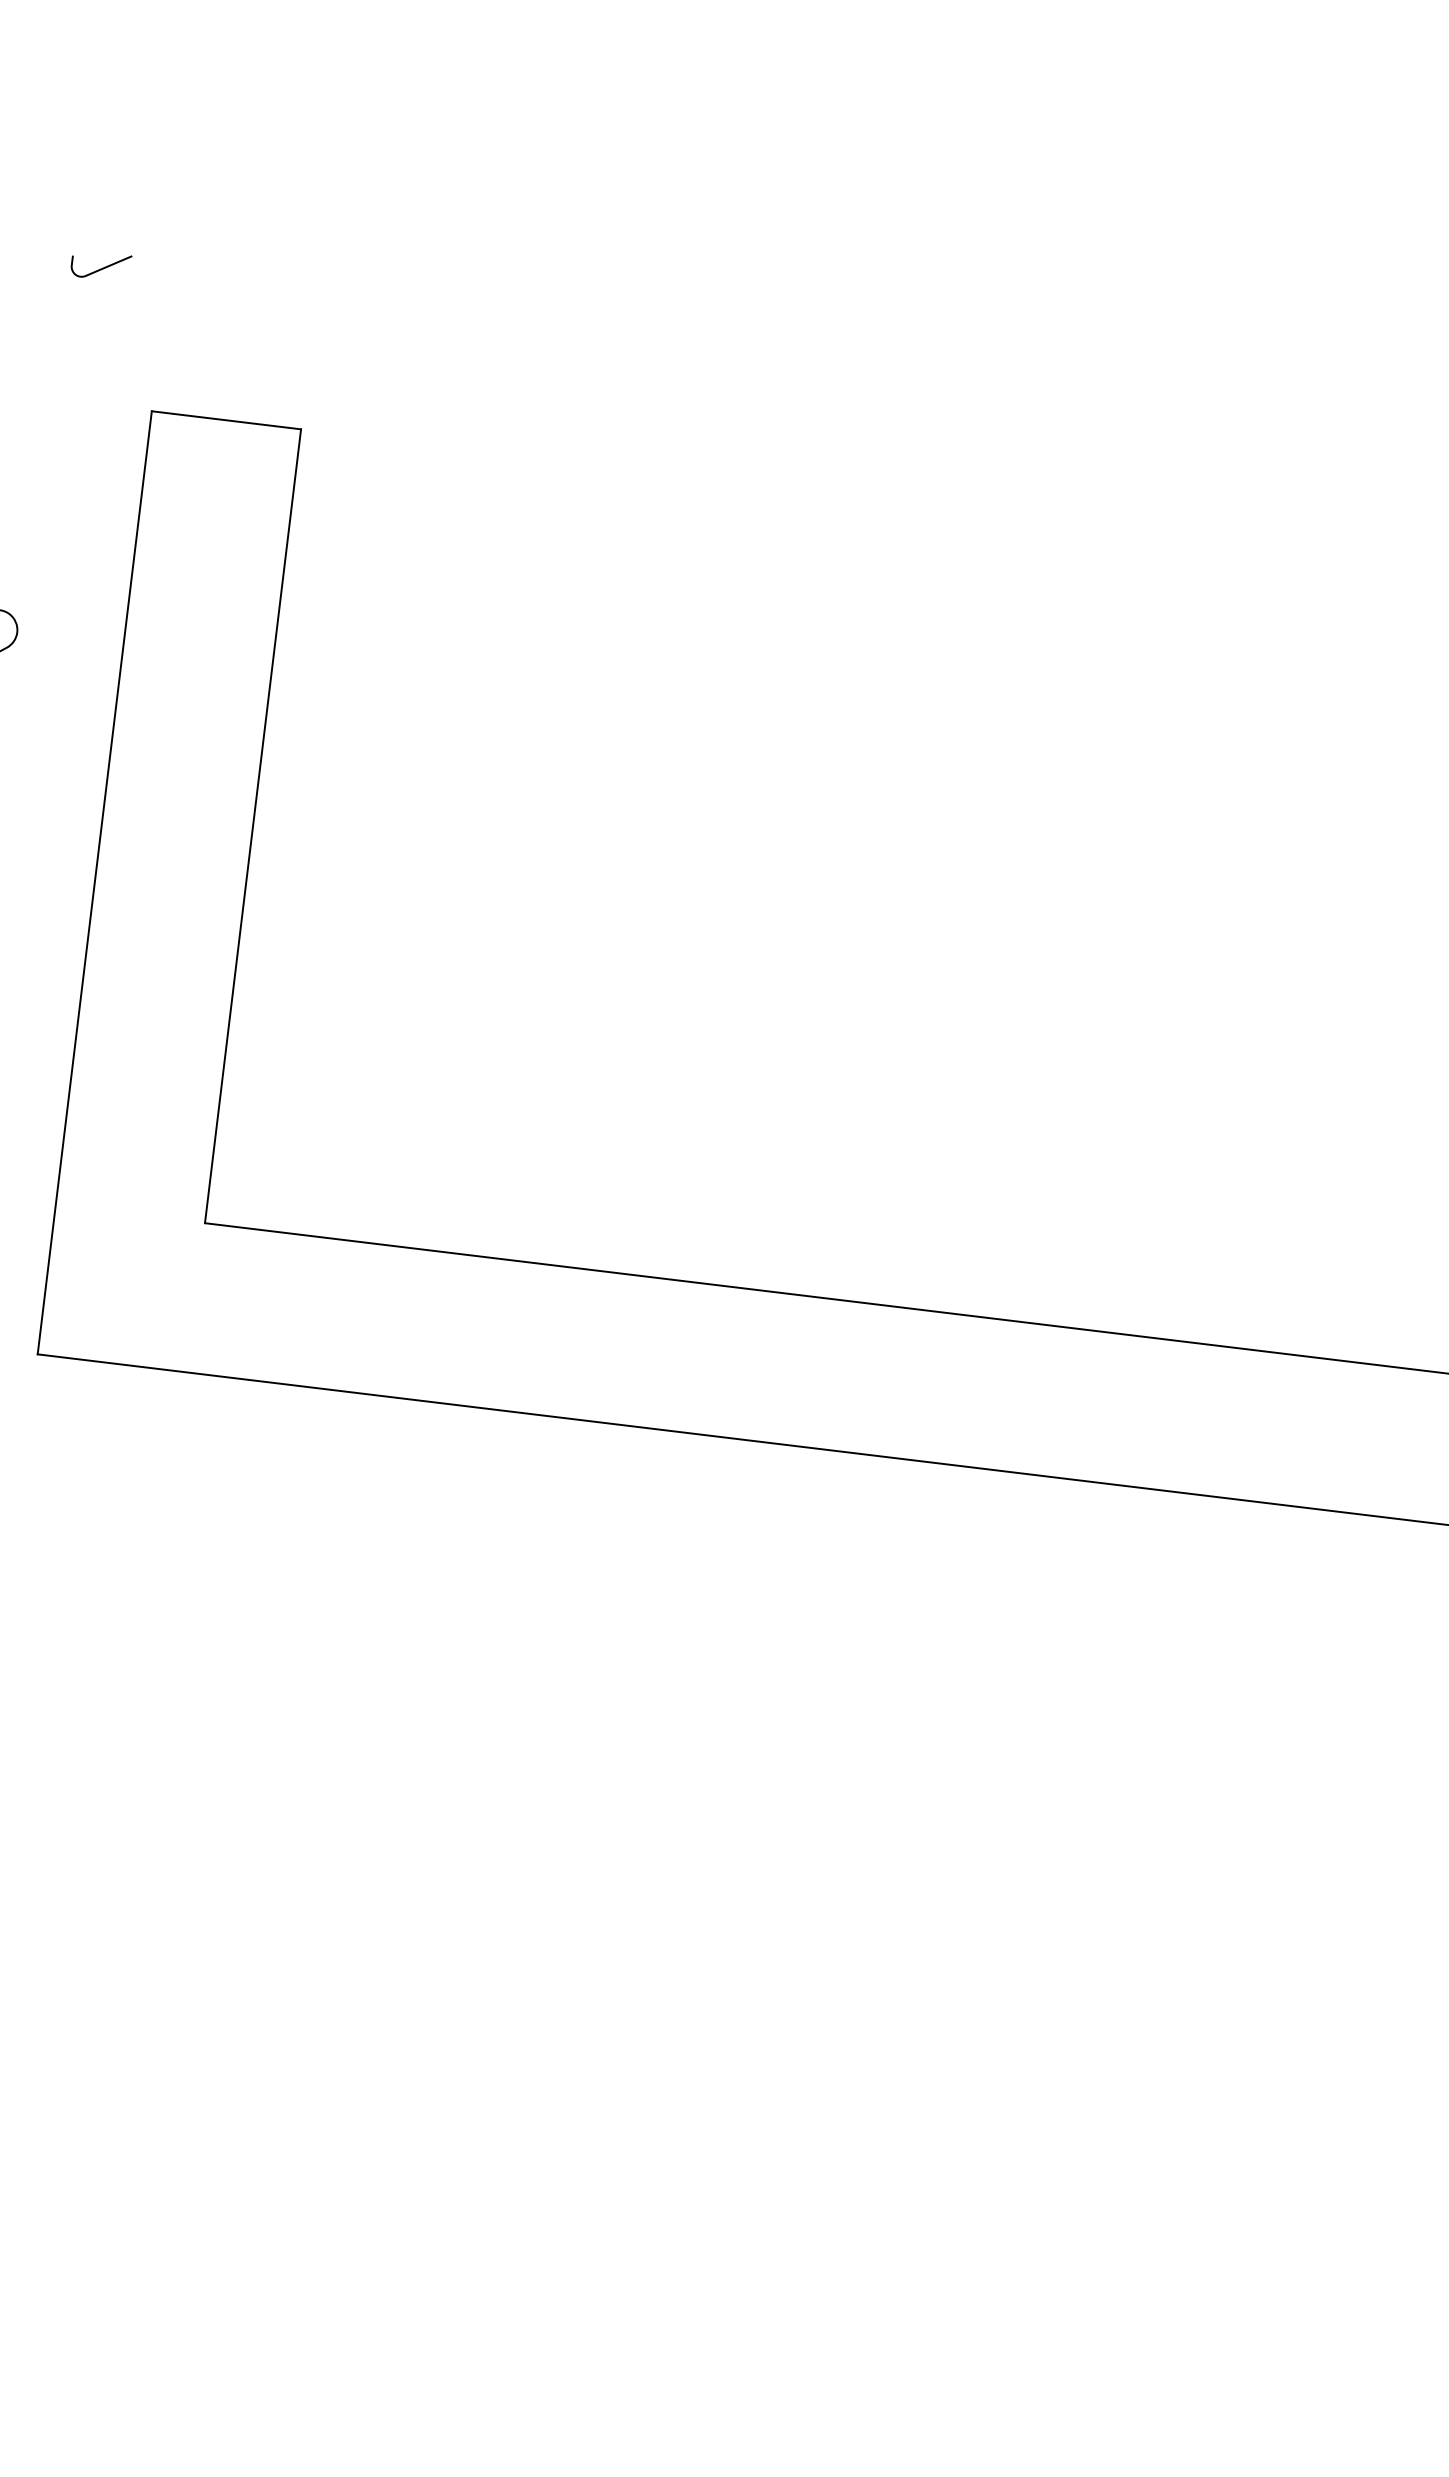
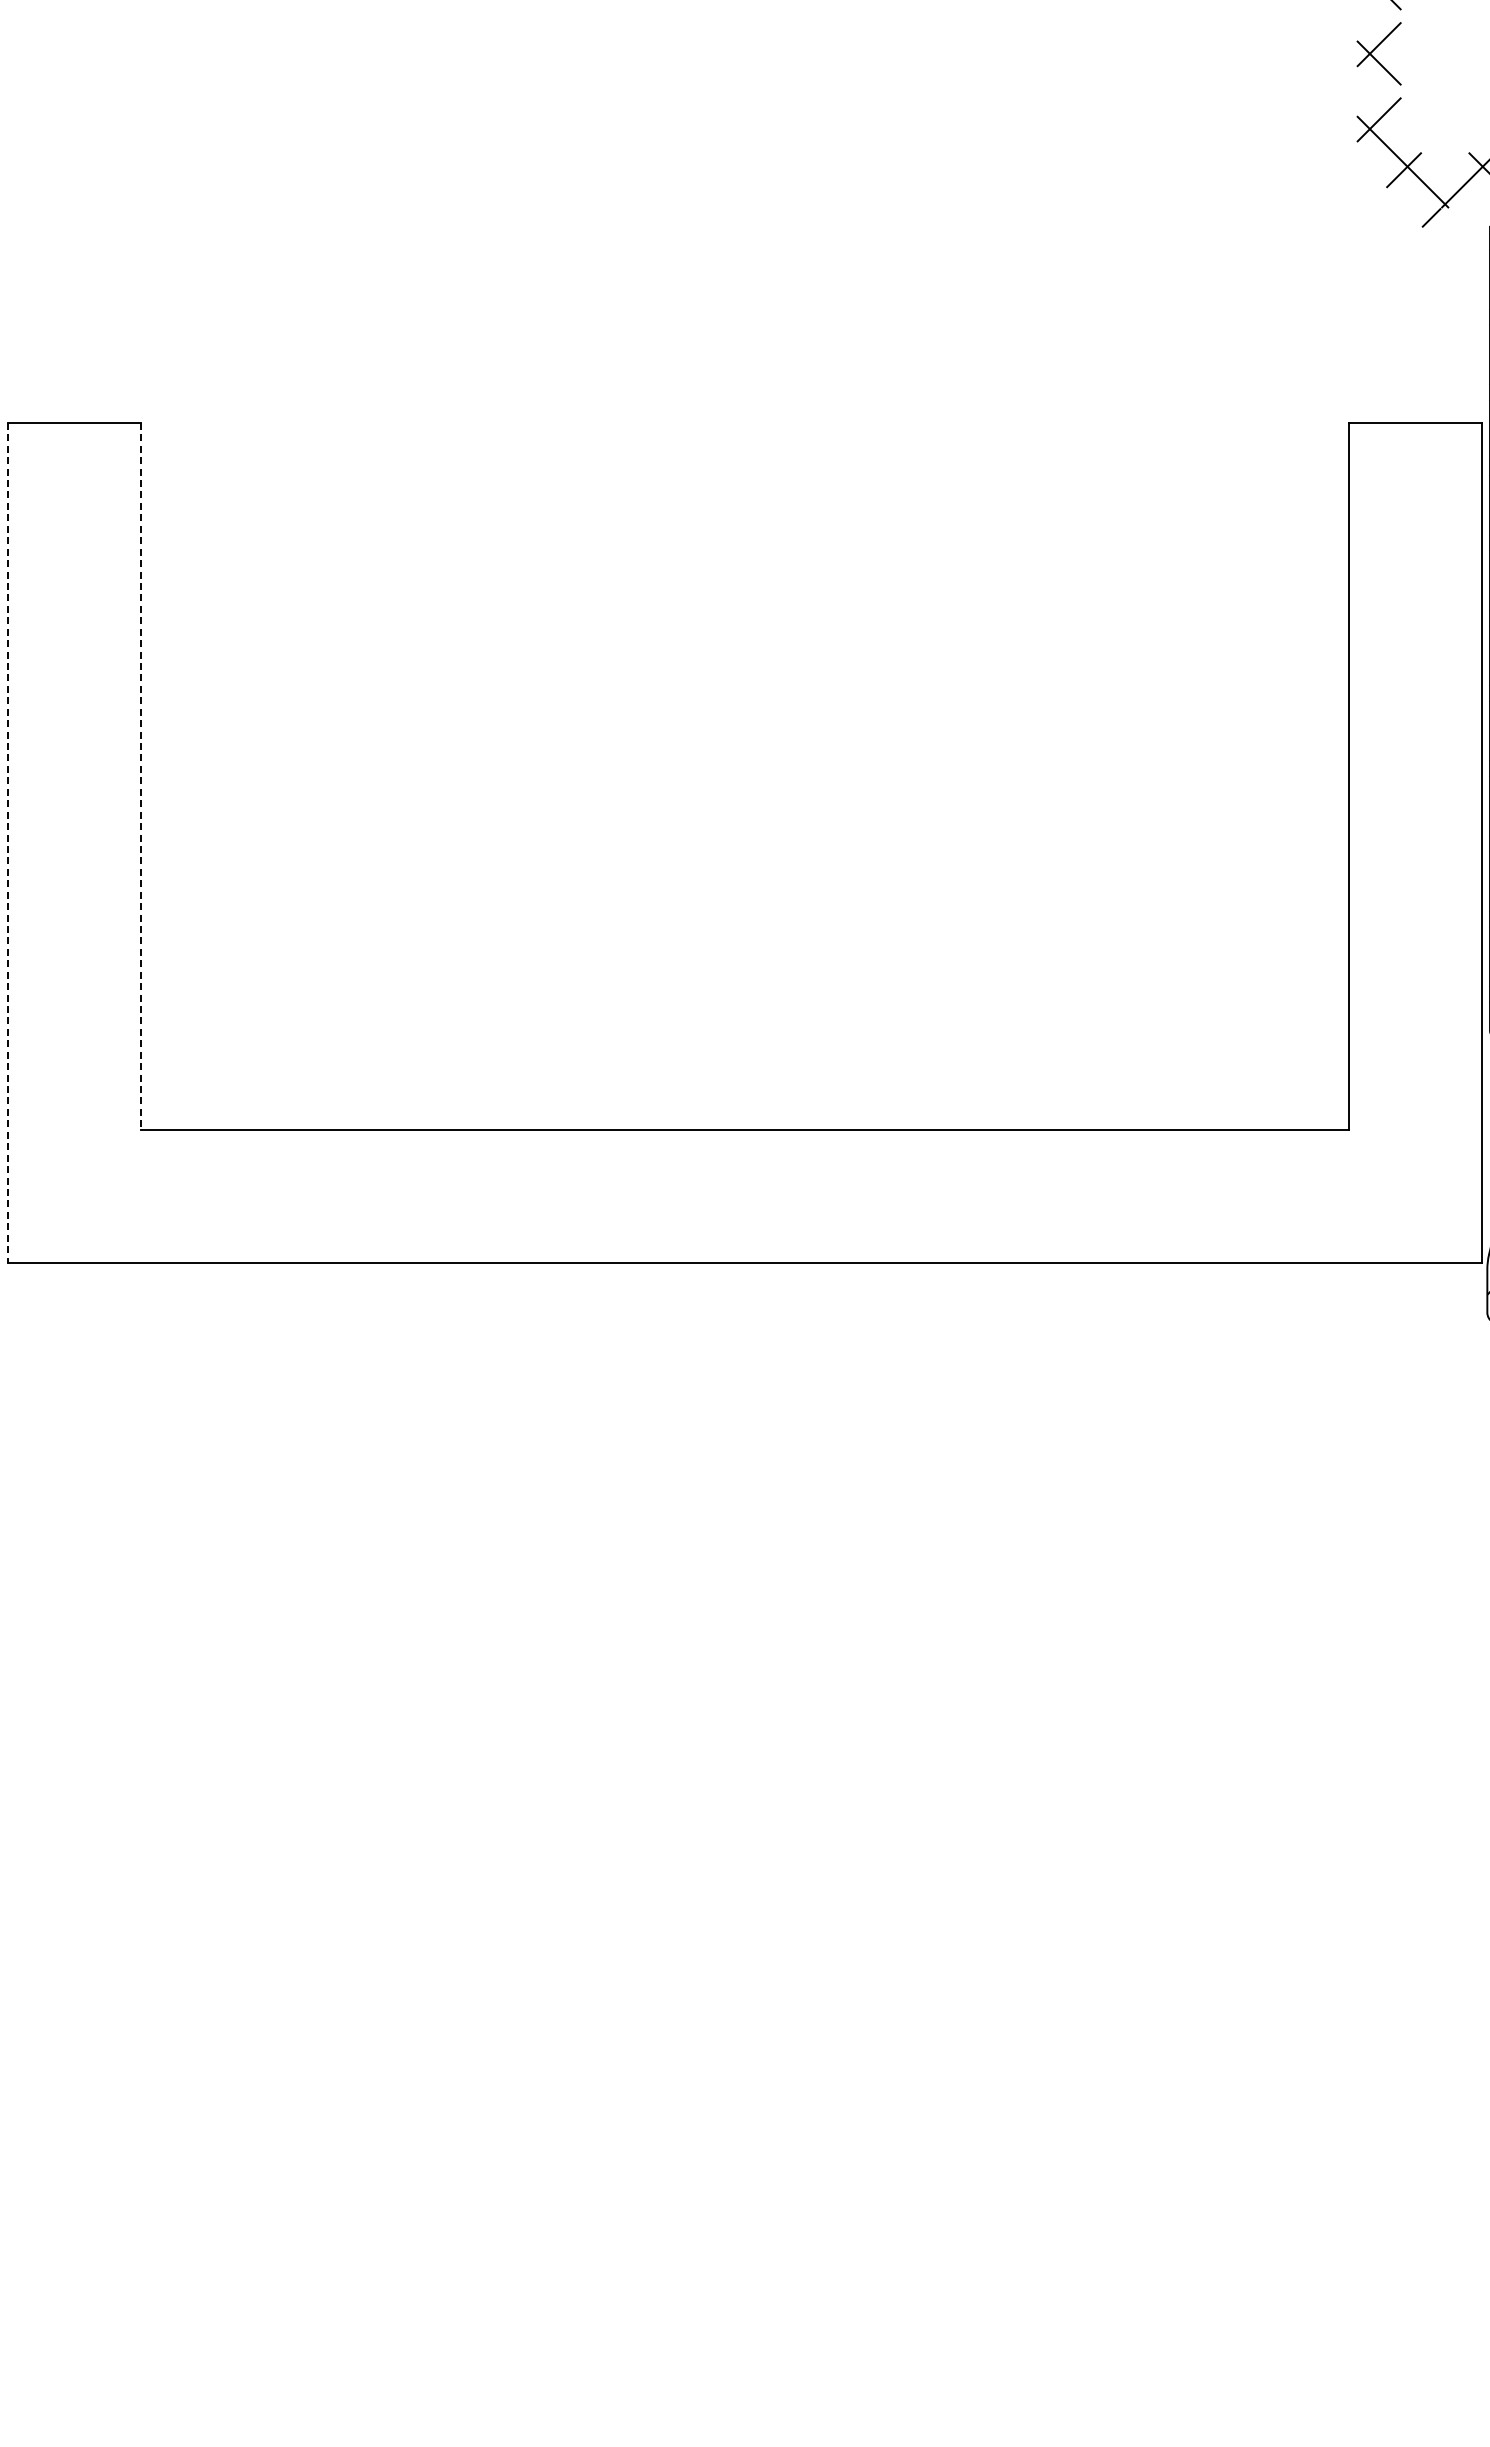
line: (252, 825) -> (140, 776), solid -> dashed
line: (94, 883) -> (7, 843), solid -> dashed

